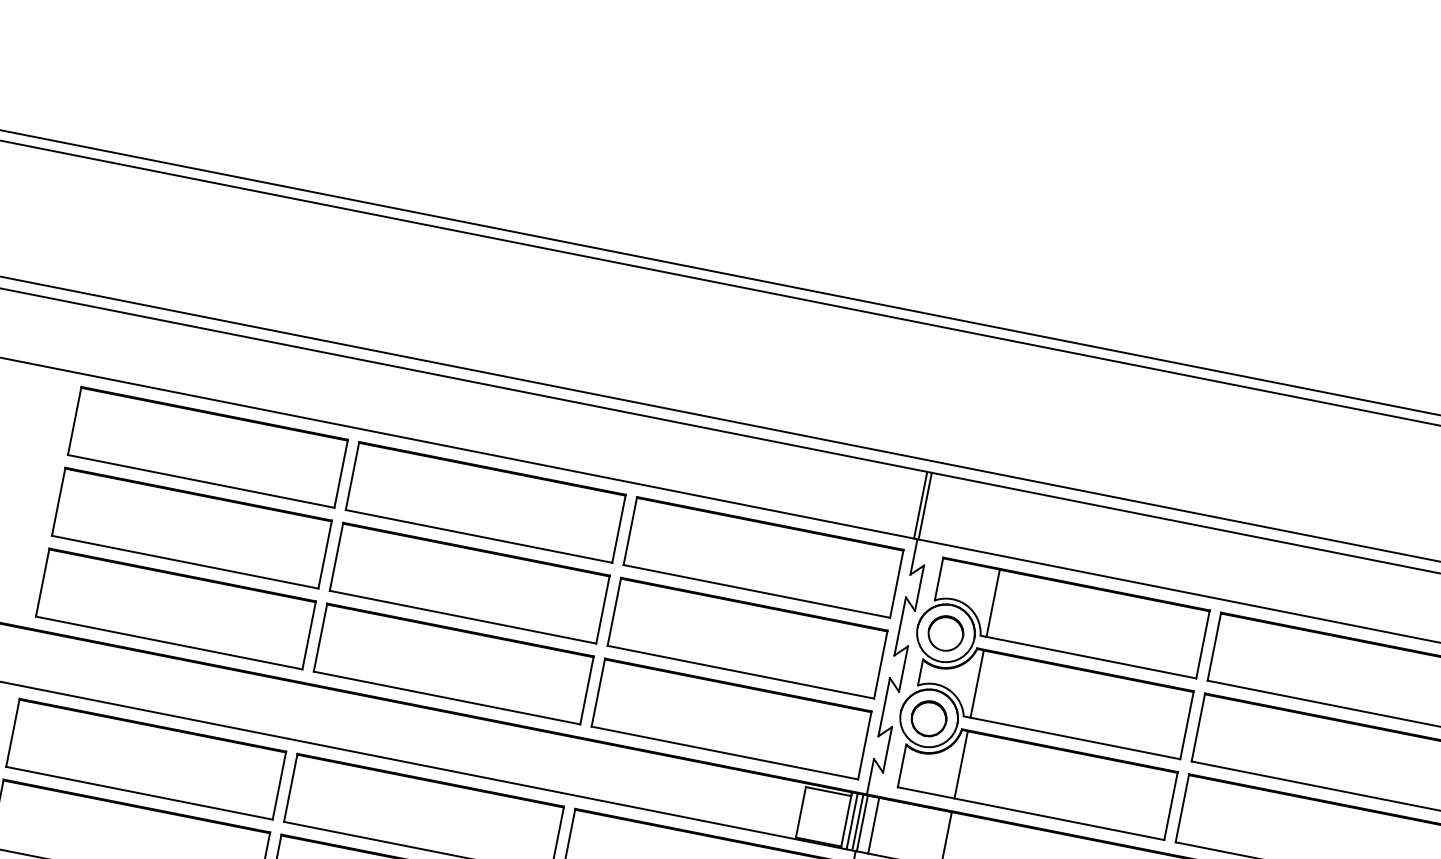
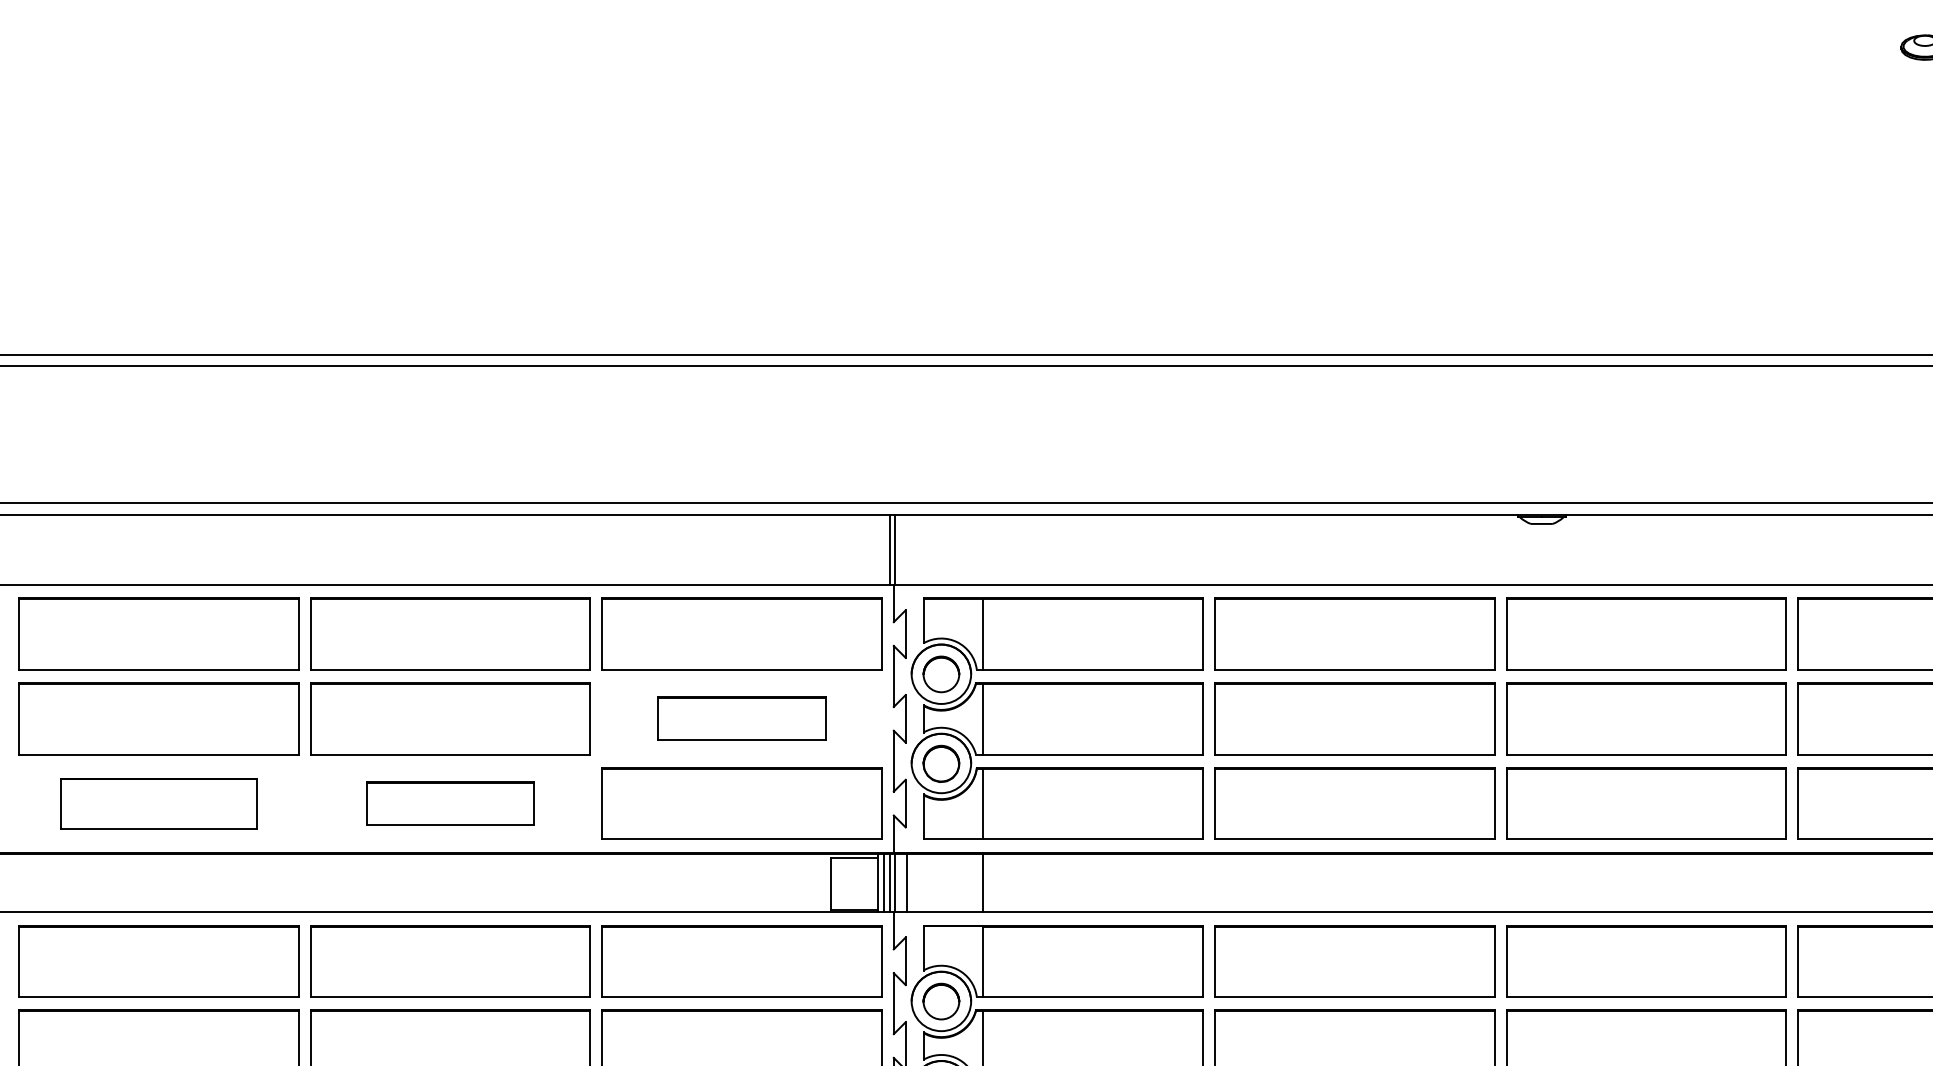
part: (175, 608) -> (158, 803), size x0.7
part: (747, 637) -> (741, 718), size x0.6
part: (453, 663) -> (450, 803), size x0.6

